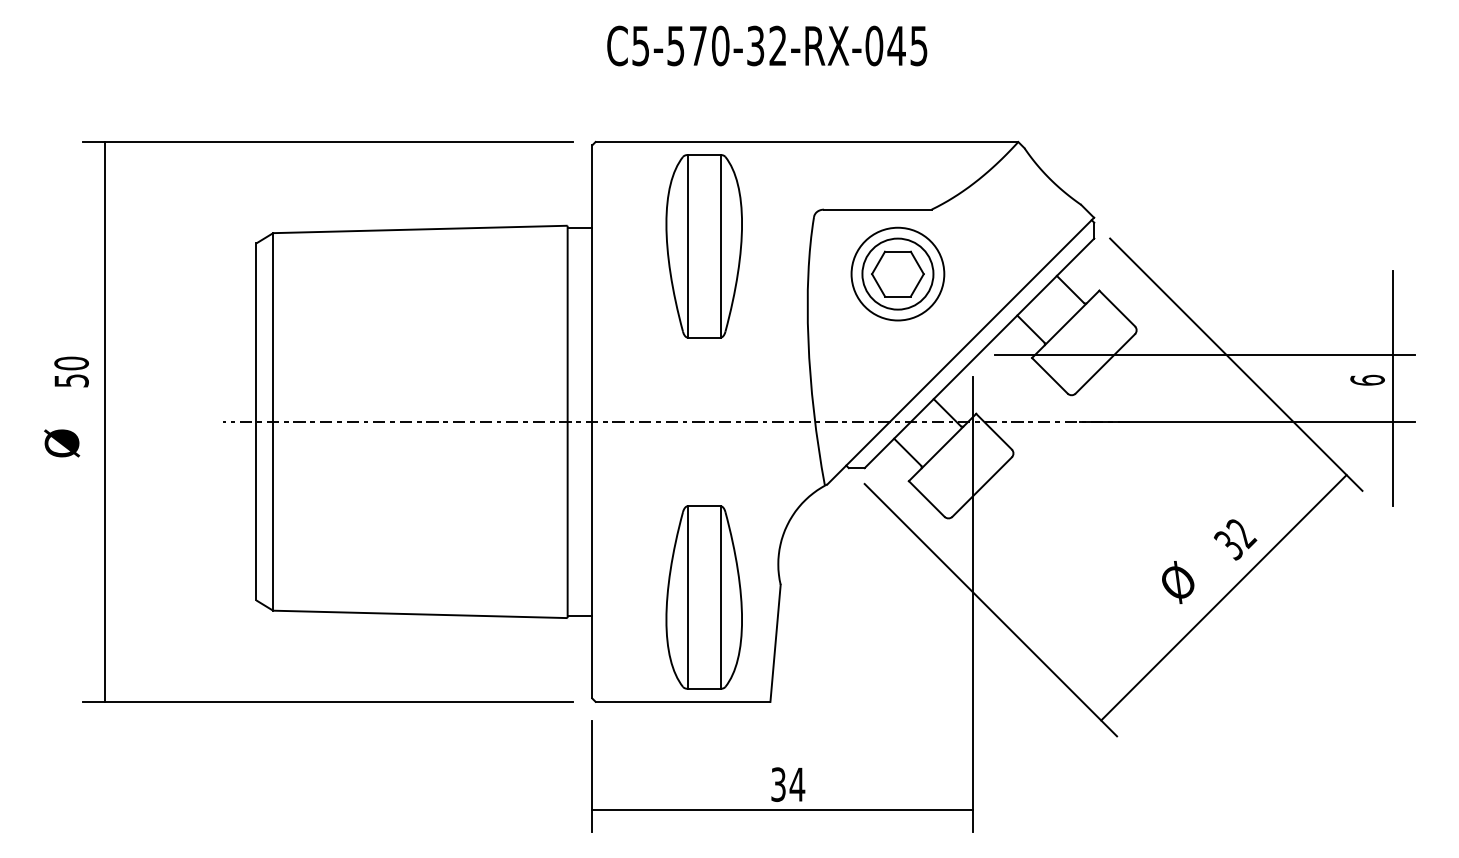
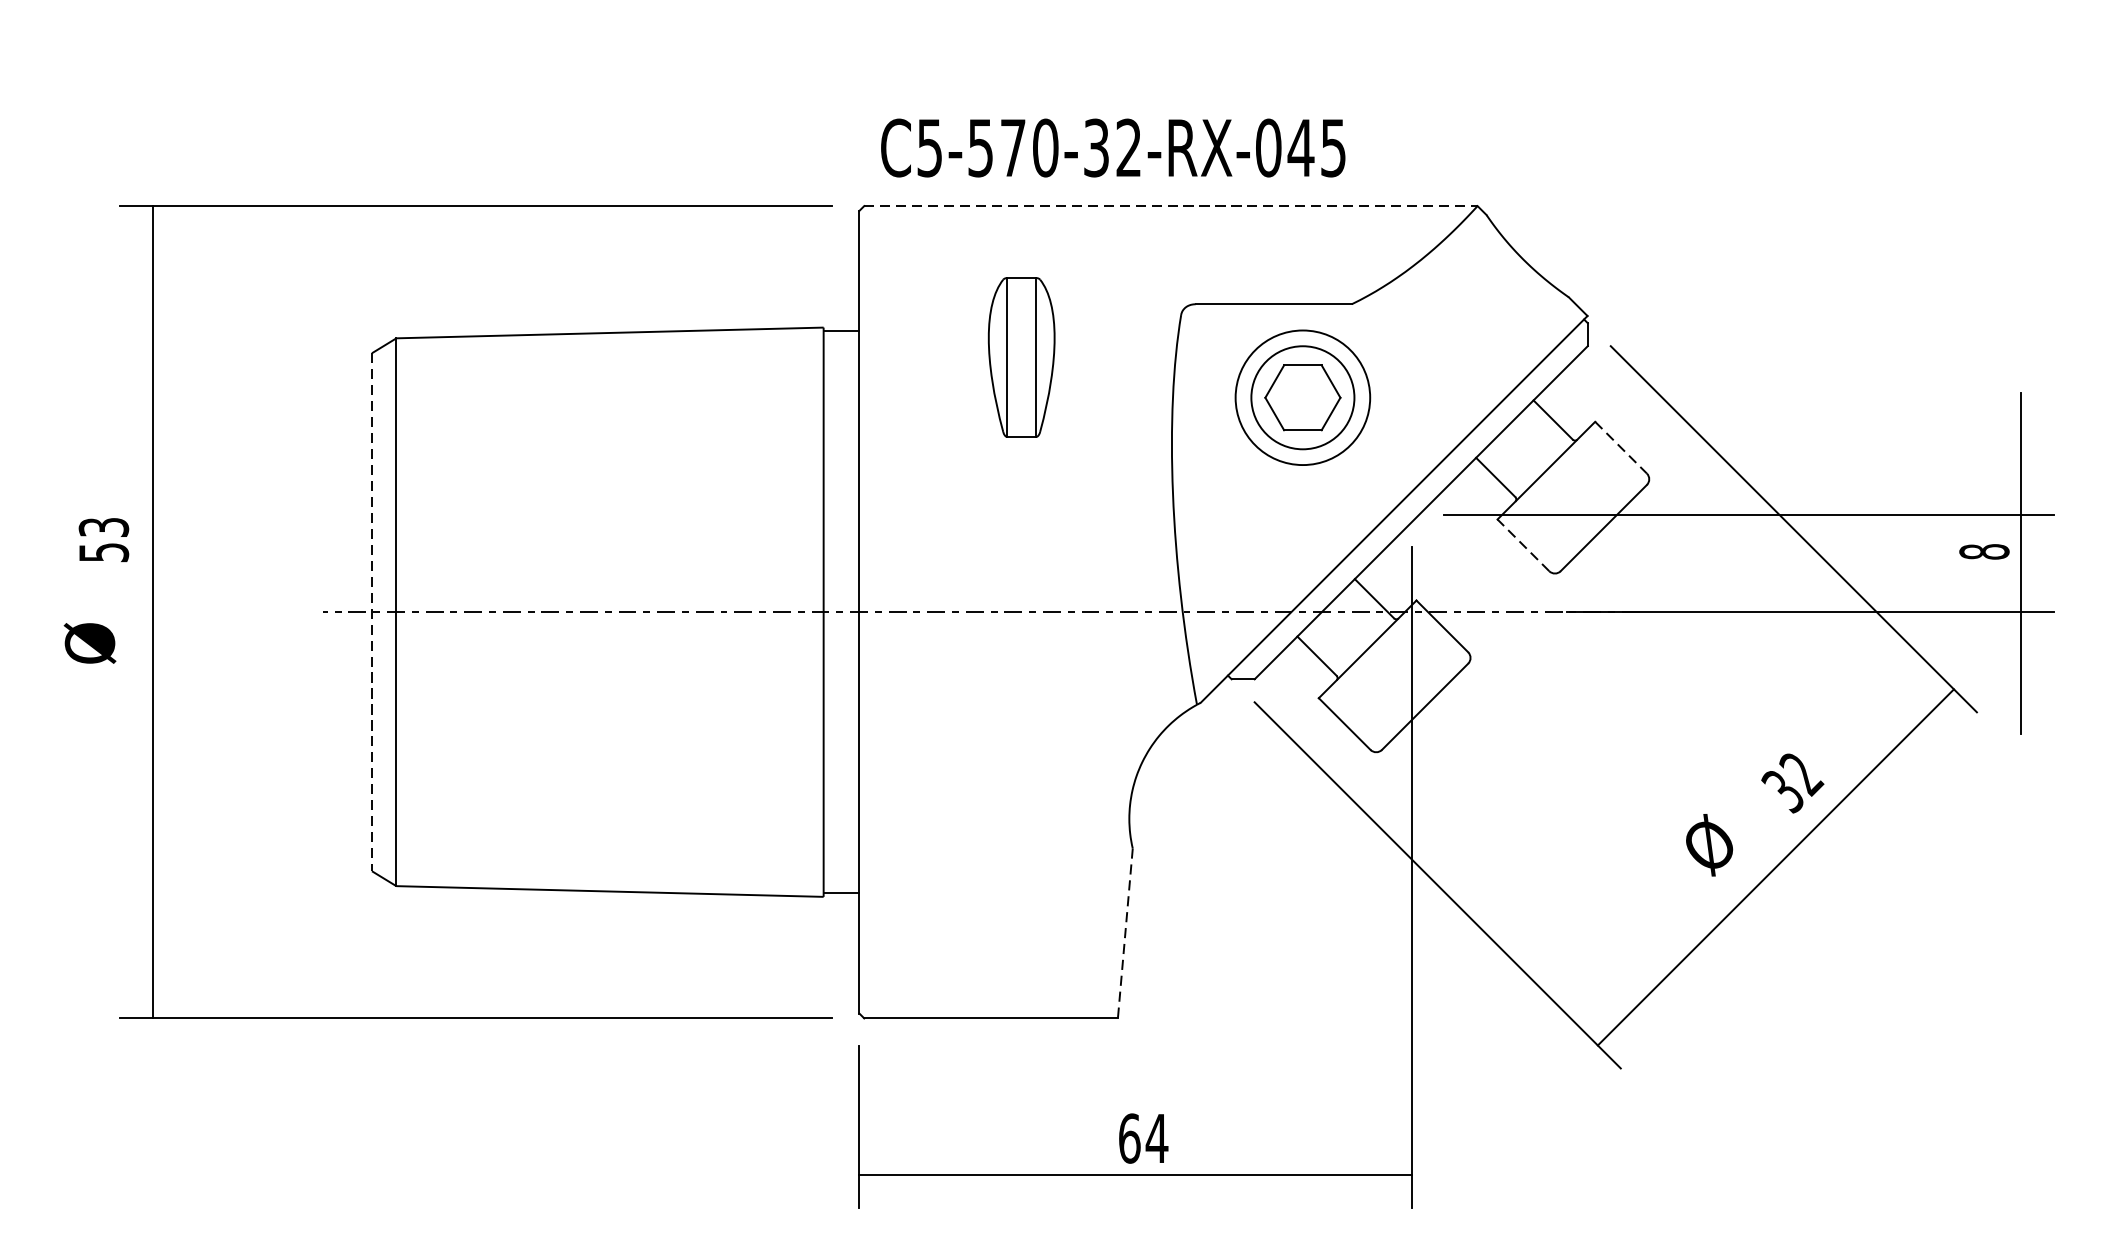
text: (767, 45) -> (1113, 147), moved
line: (807, 142) -> (1171, 206), solid -> dashed
part: (703, 246) -> (1020, 357), size x0.6
line: (1117, 308) -> (1621, 447), solid -> dashed
text: (71, 363) -> (103, 527), 50 -> 53
line: (1049, 375) -> (1522, 544), solid -> dashed
text: (1367, 379) -> (1984, 550), 6 -> 8
line: (256, 422) -> (372, 613), solid -> dashed
part: (703, 597) -> (1020, 866), removed
line: (775, 643) -> (1125, 933), solid -> dashed
text: (778, 784) -> (1129, 1138), 34 -> 64

